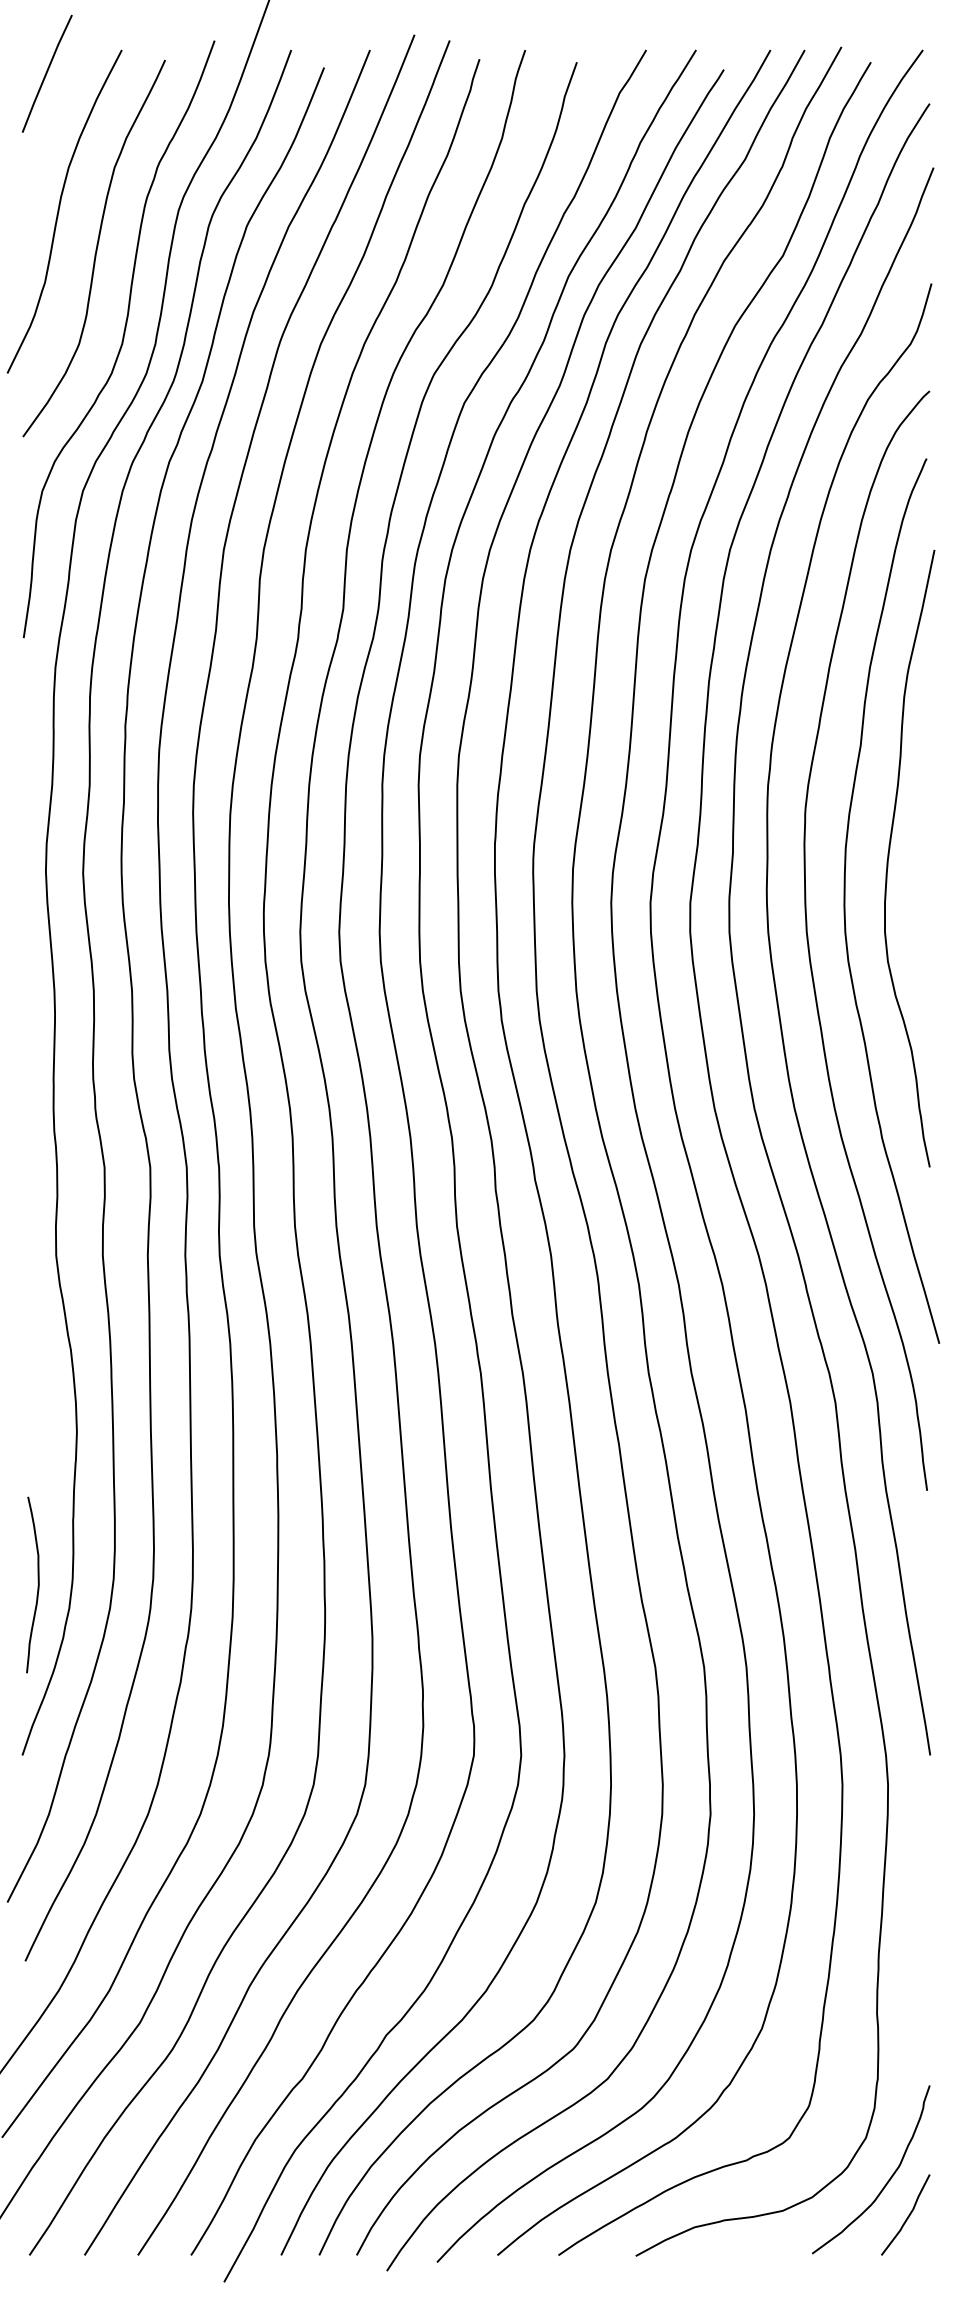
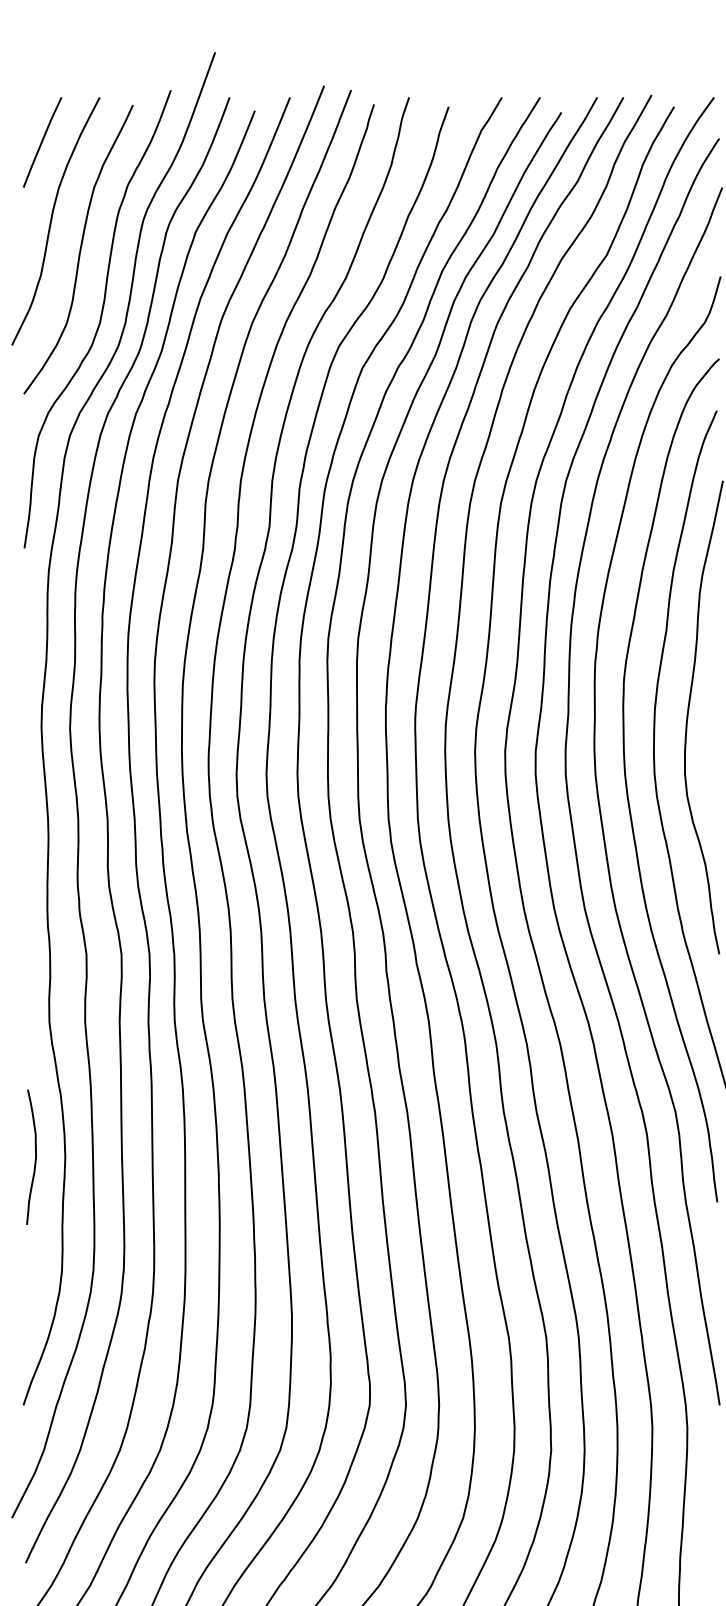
line: (47, 73) -> (42, 142), moved
curve: (37, 1585) -> (35, 1157), moved

